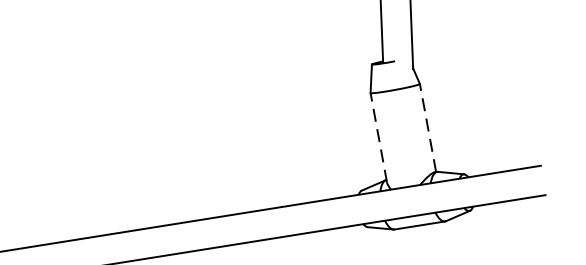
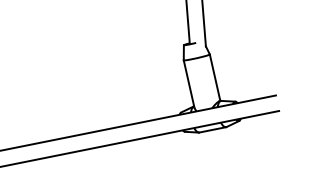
line: (428, 127) -> (215, 77), dashed -> solid
line: (379, 136) -> (189, 83), dashed -> solid

